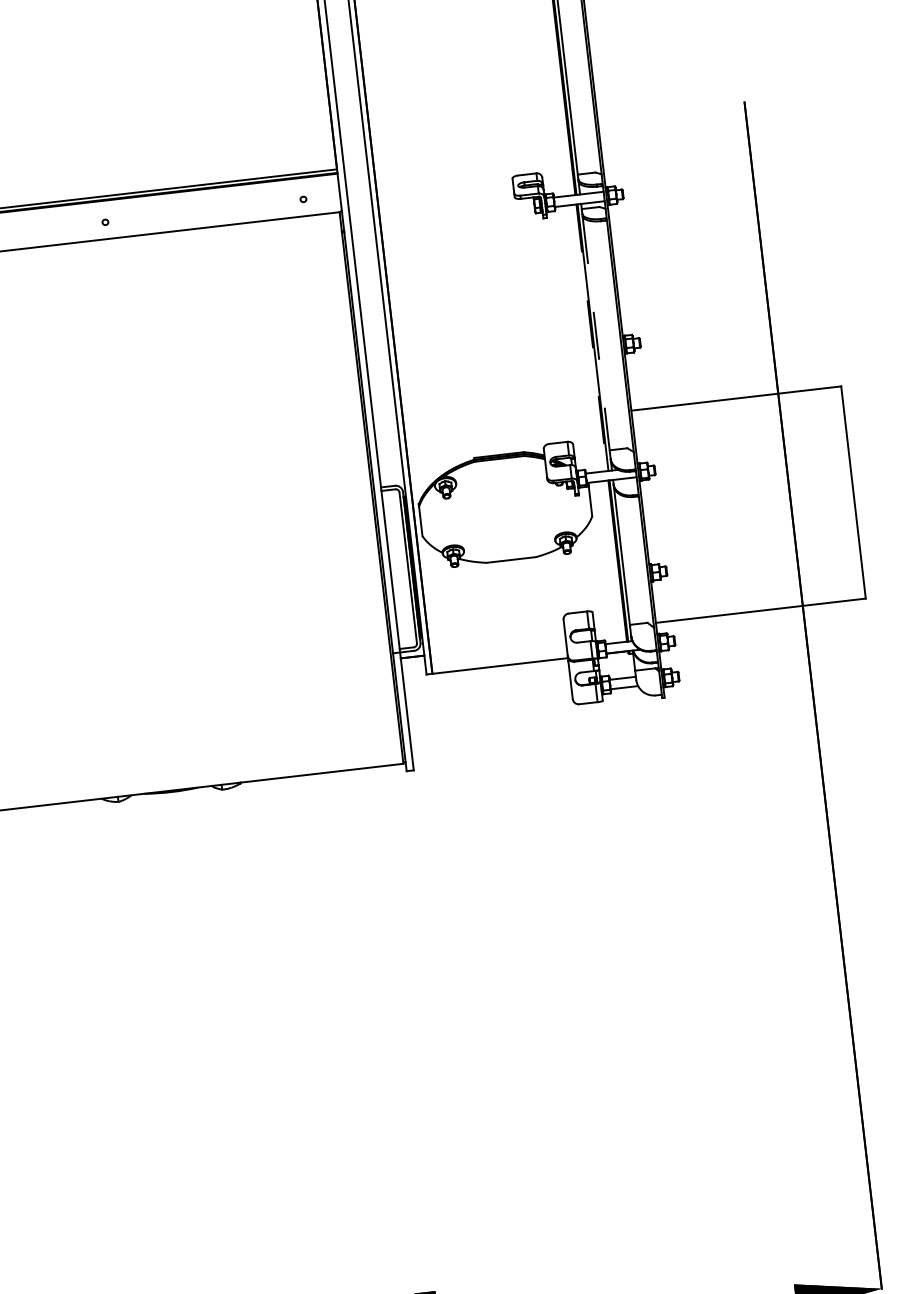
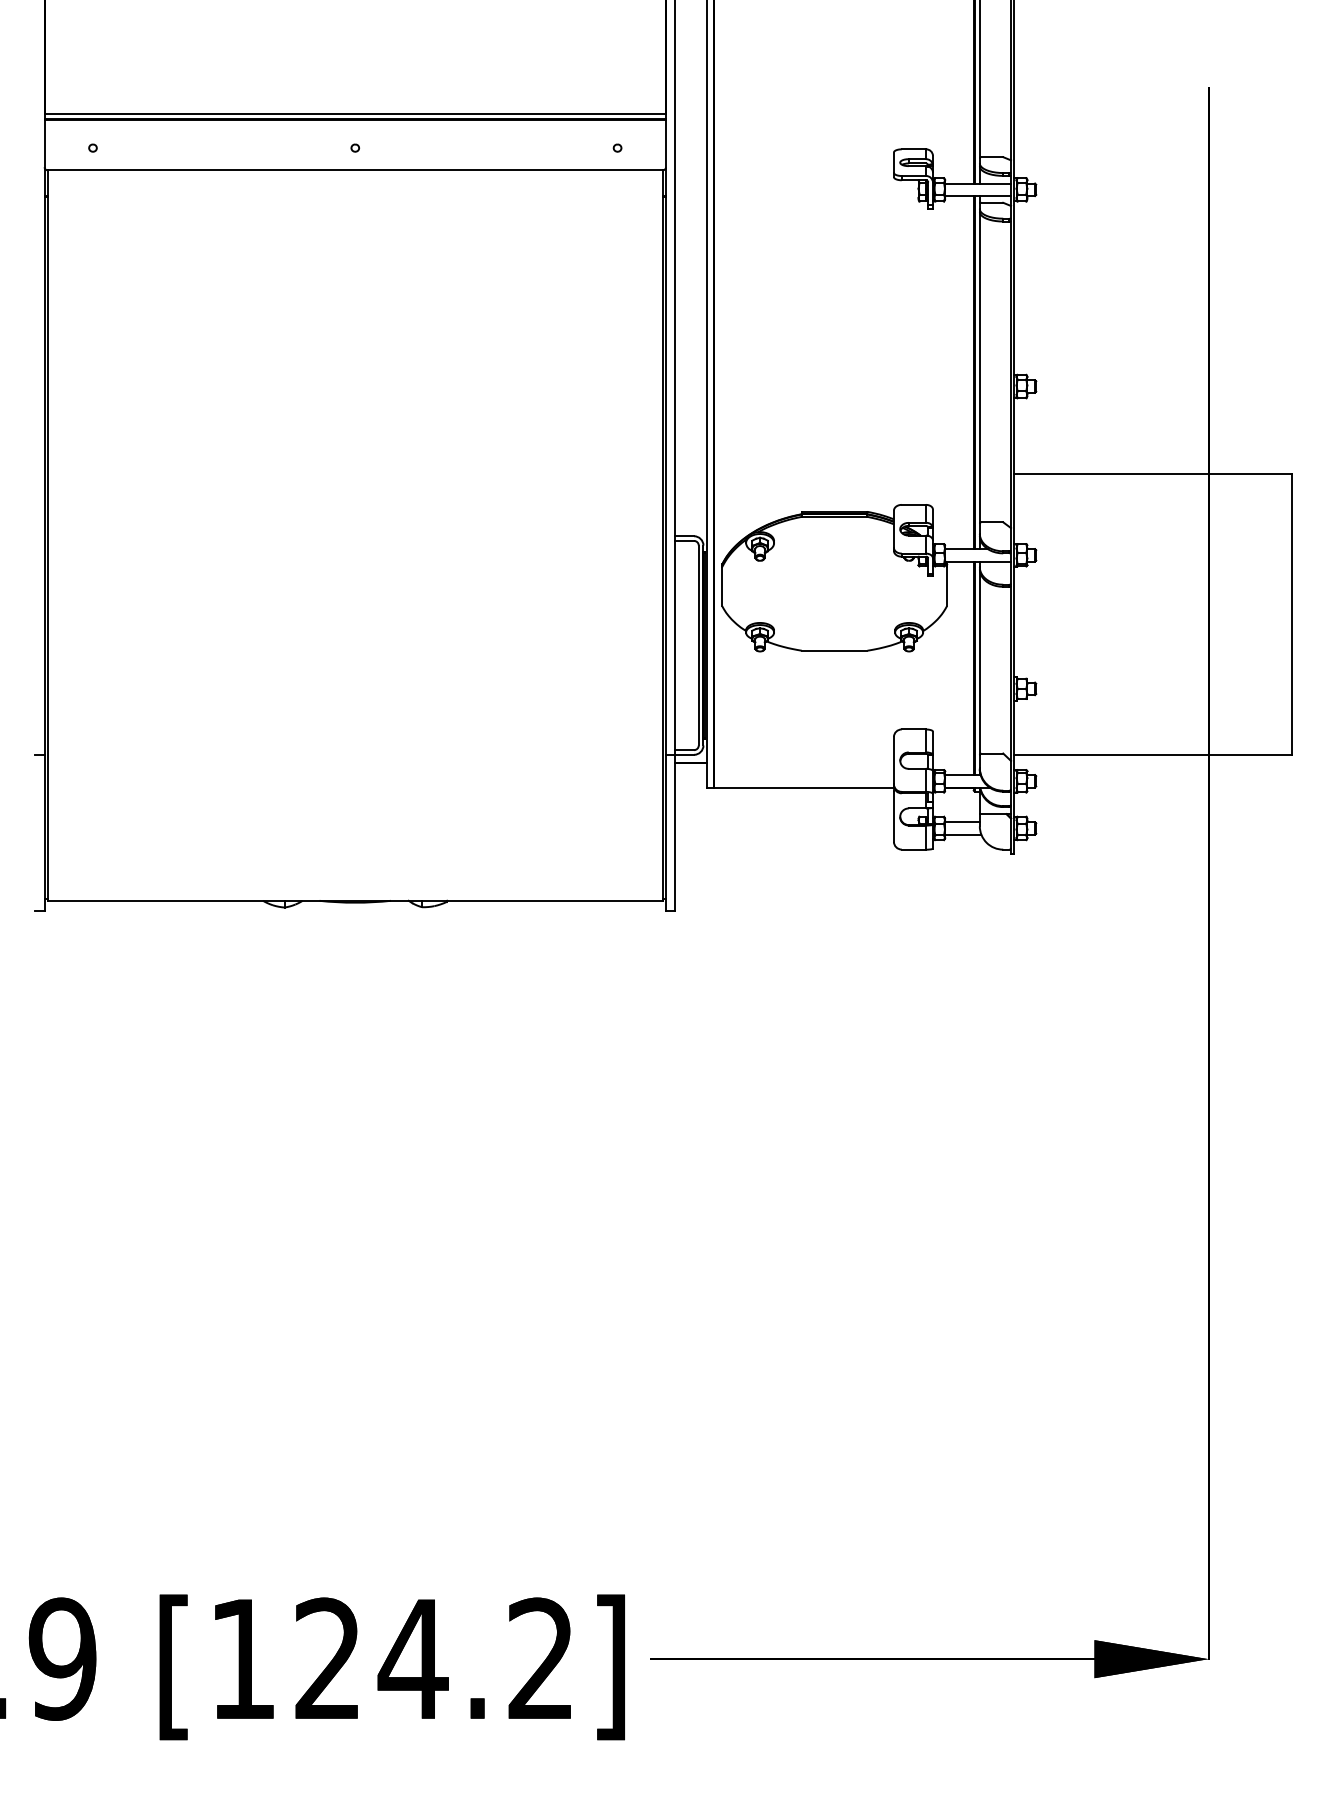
line: (595, 333) -> (979, 367), dashed -> solid
line: (591, 337) -> (973, 372), dashed -> solid

